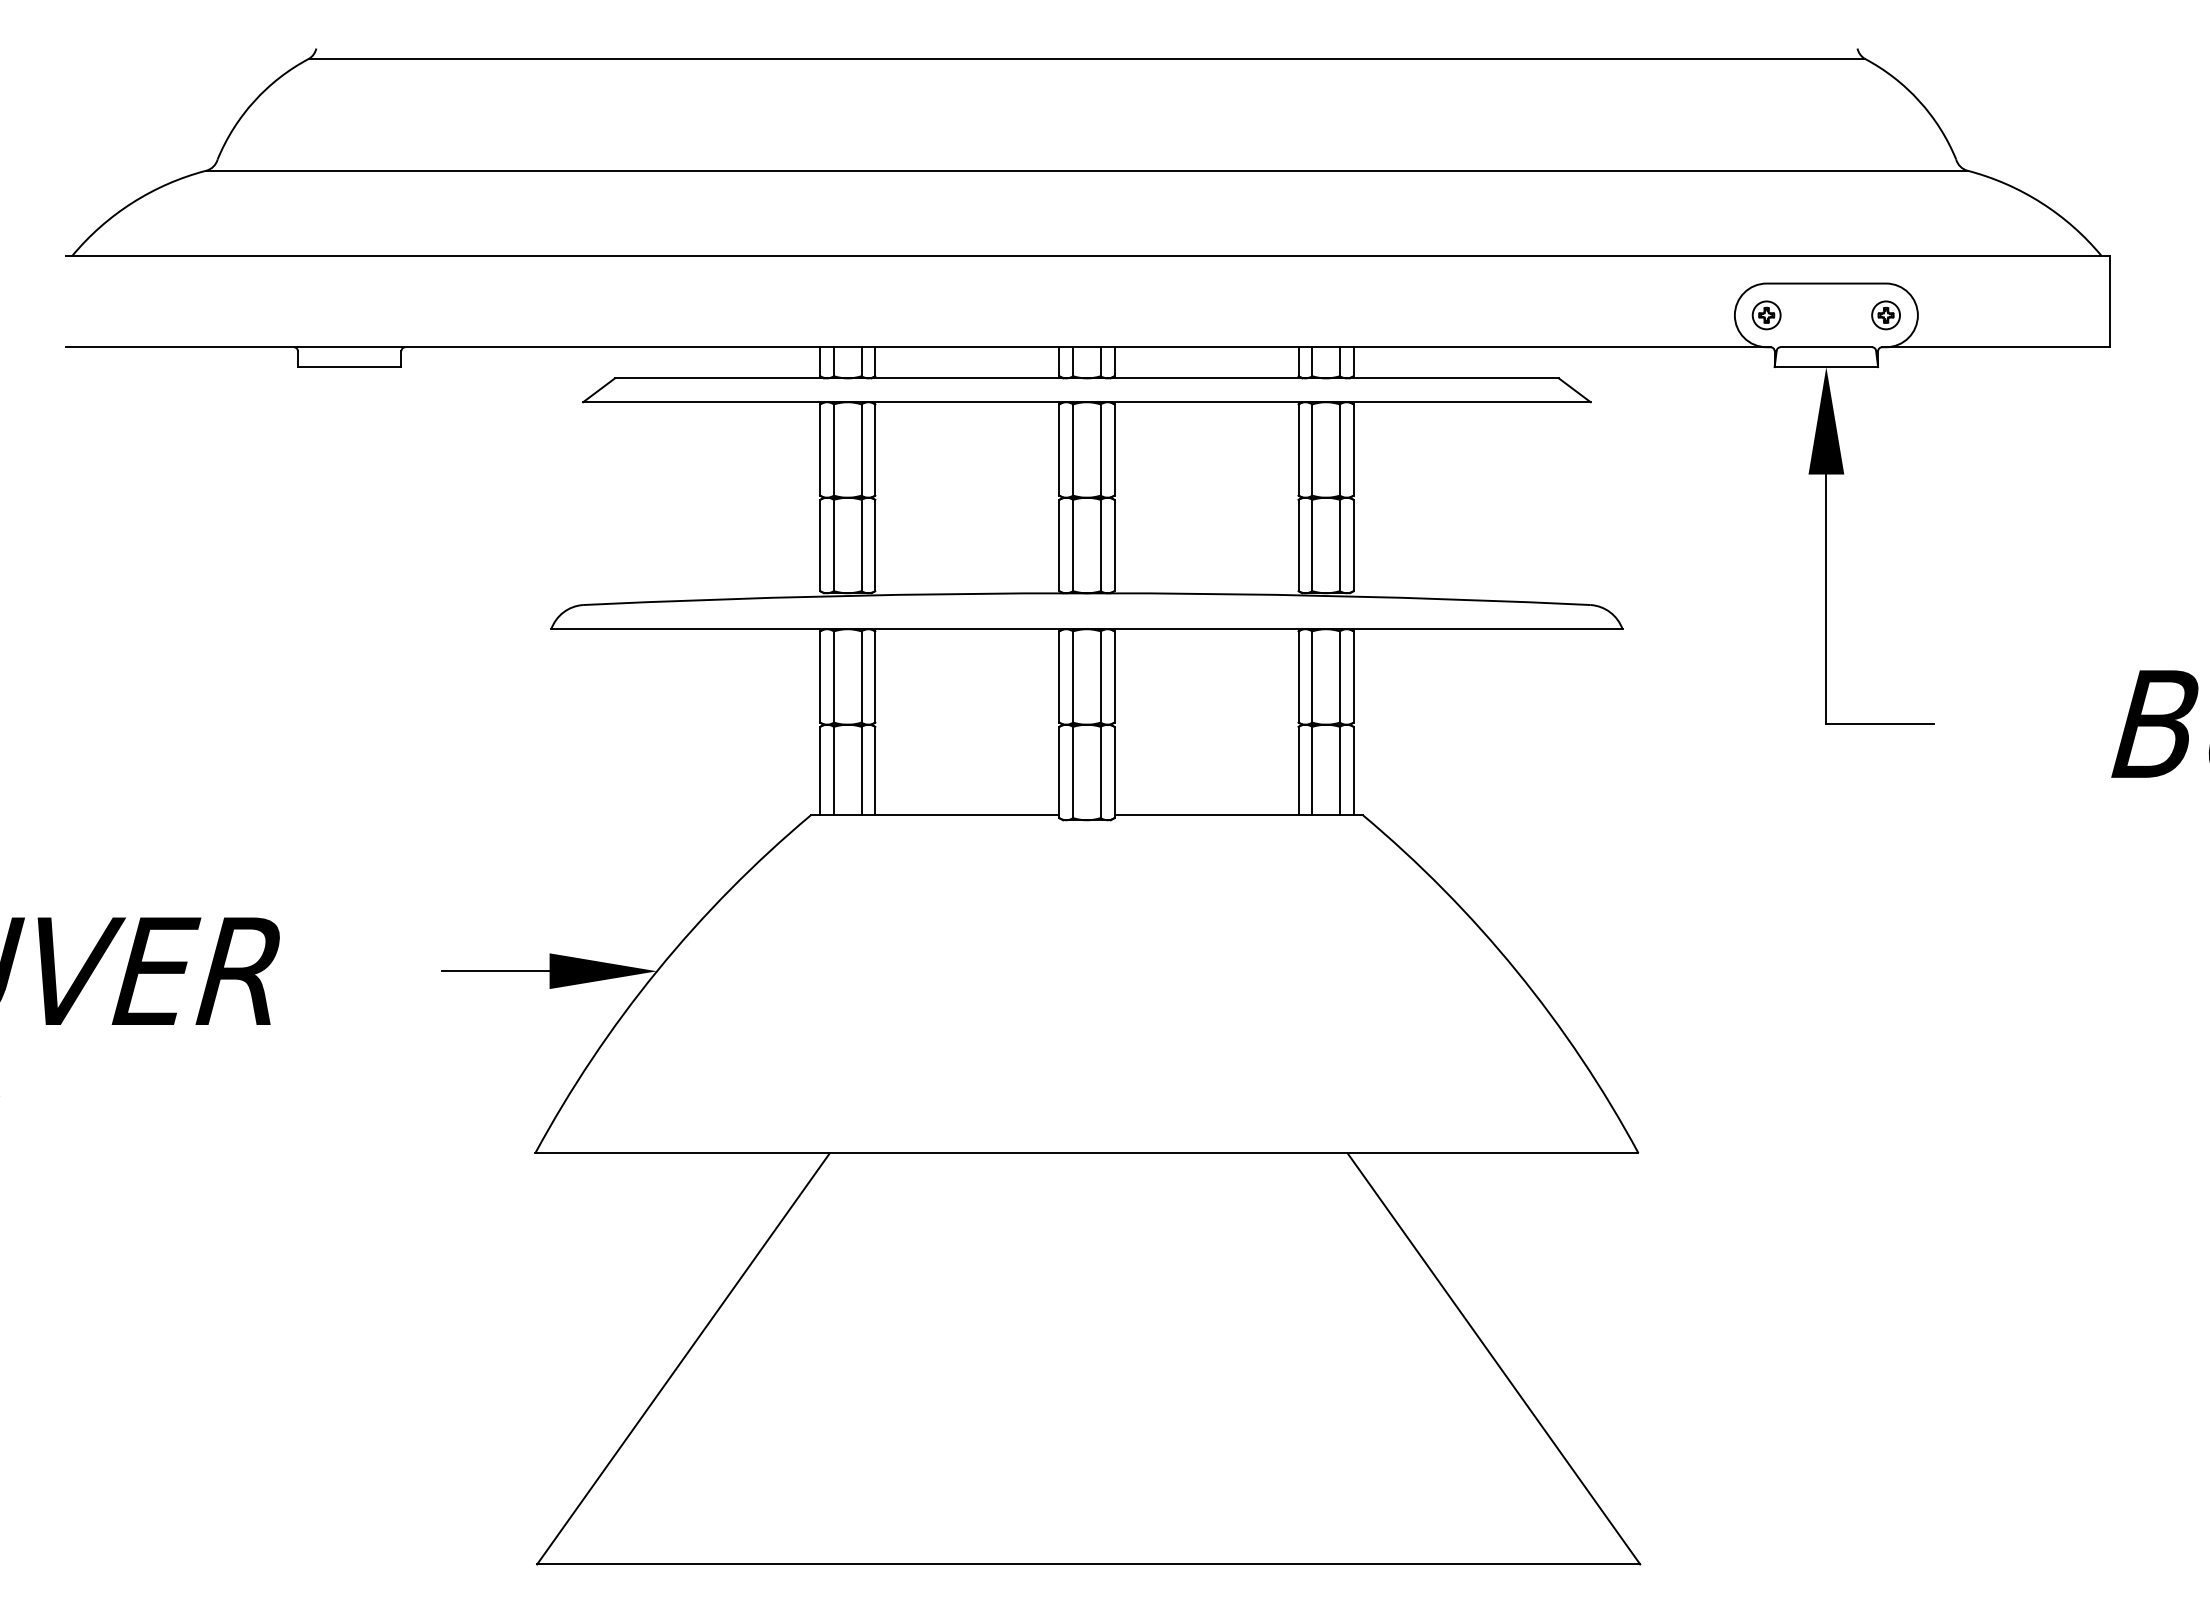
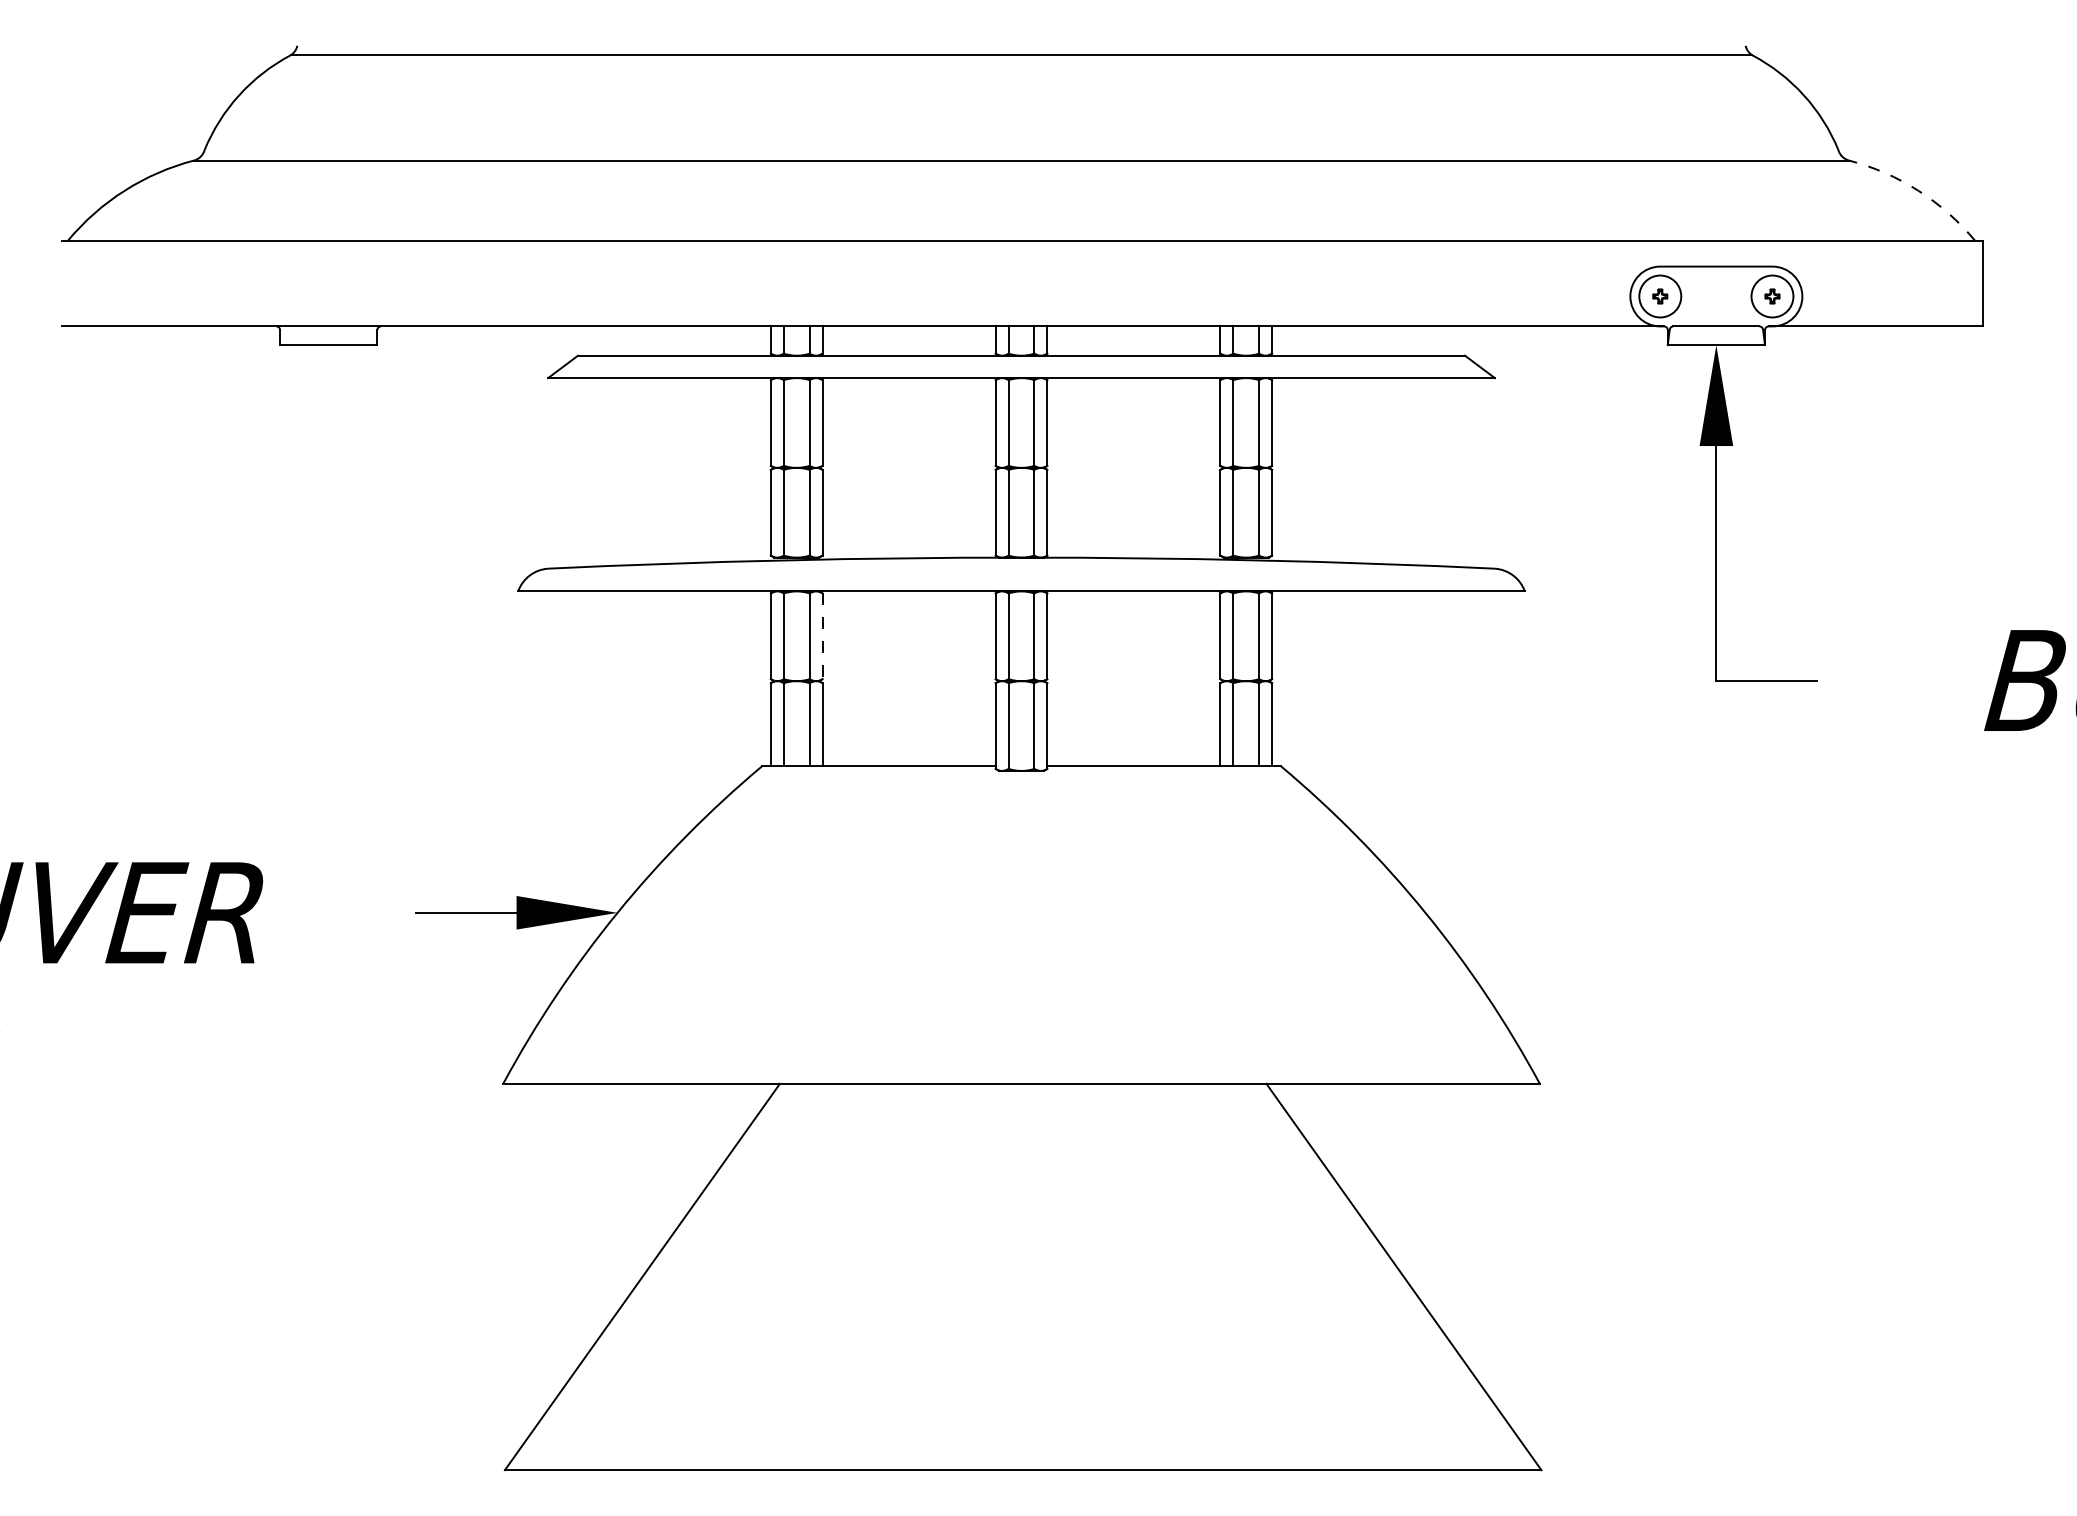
arc: (2041, 202) -> (1918, 190), solid -> dashed
circle: (1766, 315) -> (1660, 296), size x1.6
circle: (1886, 315) -> (1772, 296), size x1.6
line: (875, 676) -> (822, 635), solid -> dashed

